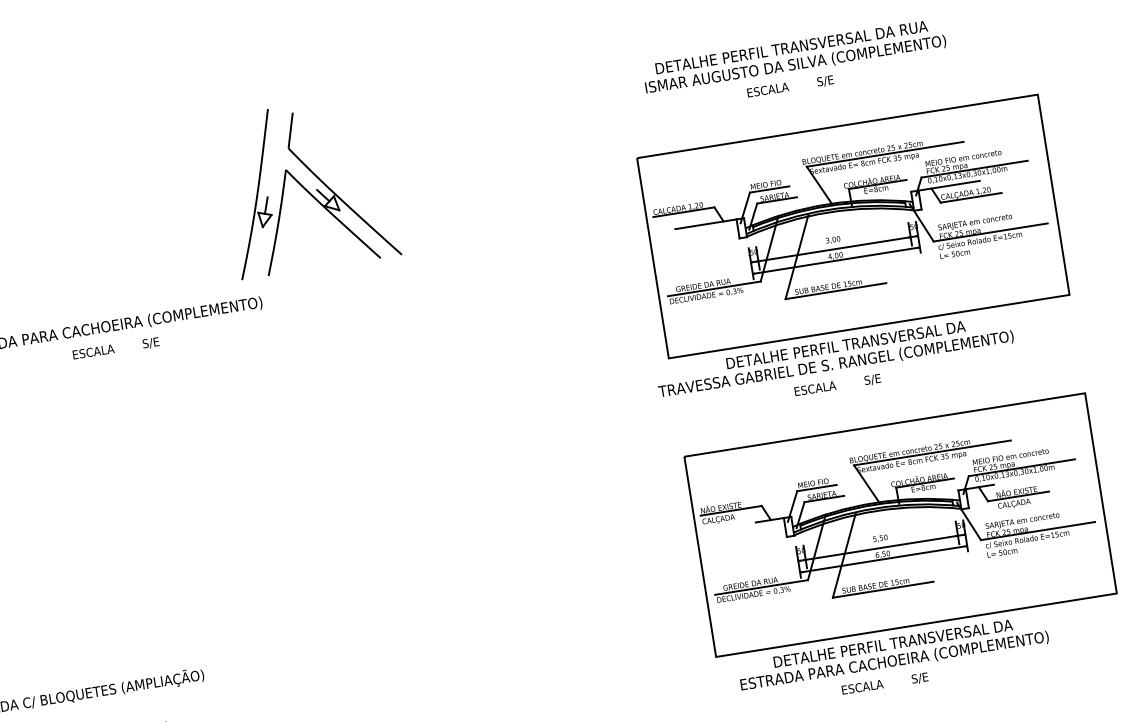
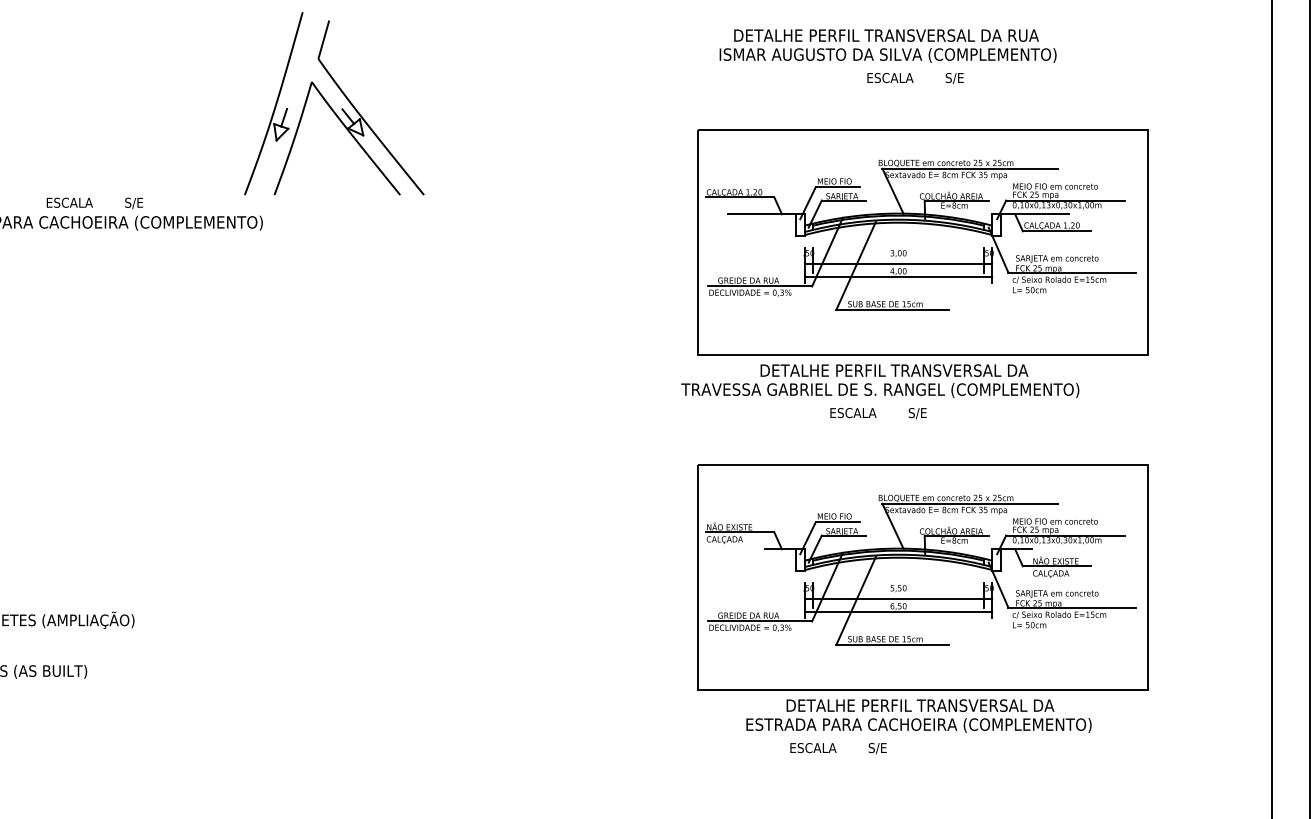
text: (790, 86) -> (915, 78), moved
text: (115, 348) -> (94, 202), moved
text: (892, 652) -> (918, 715), moved
text: (885, 683) -> (838, 748), moved

